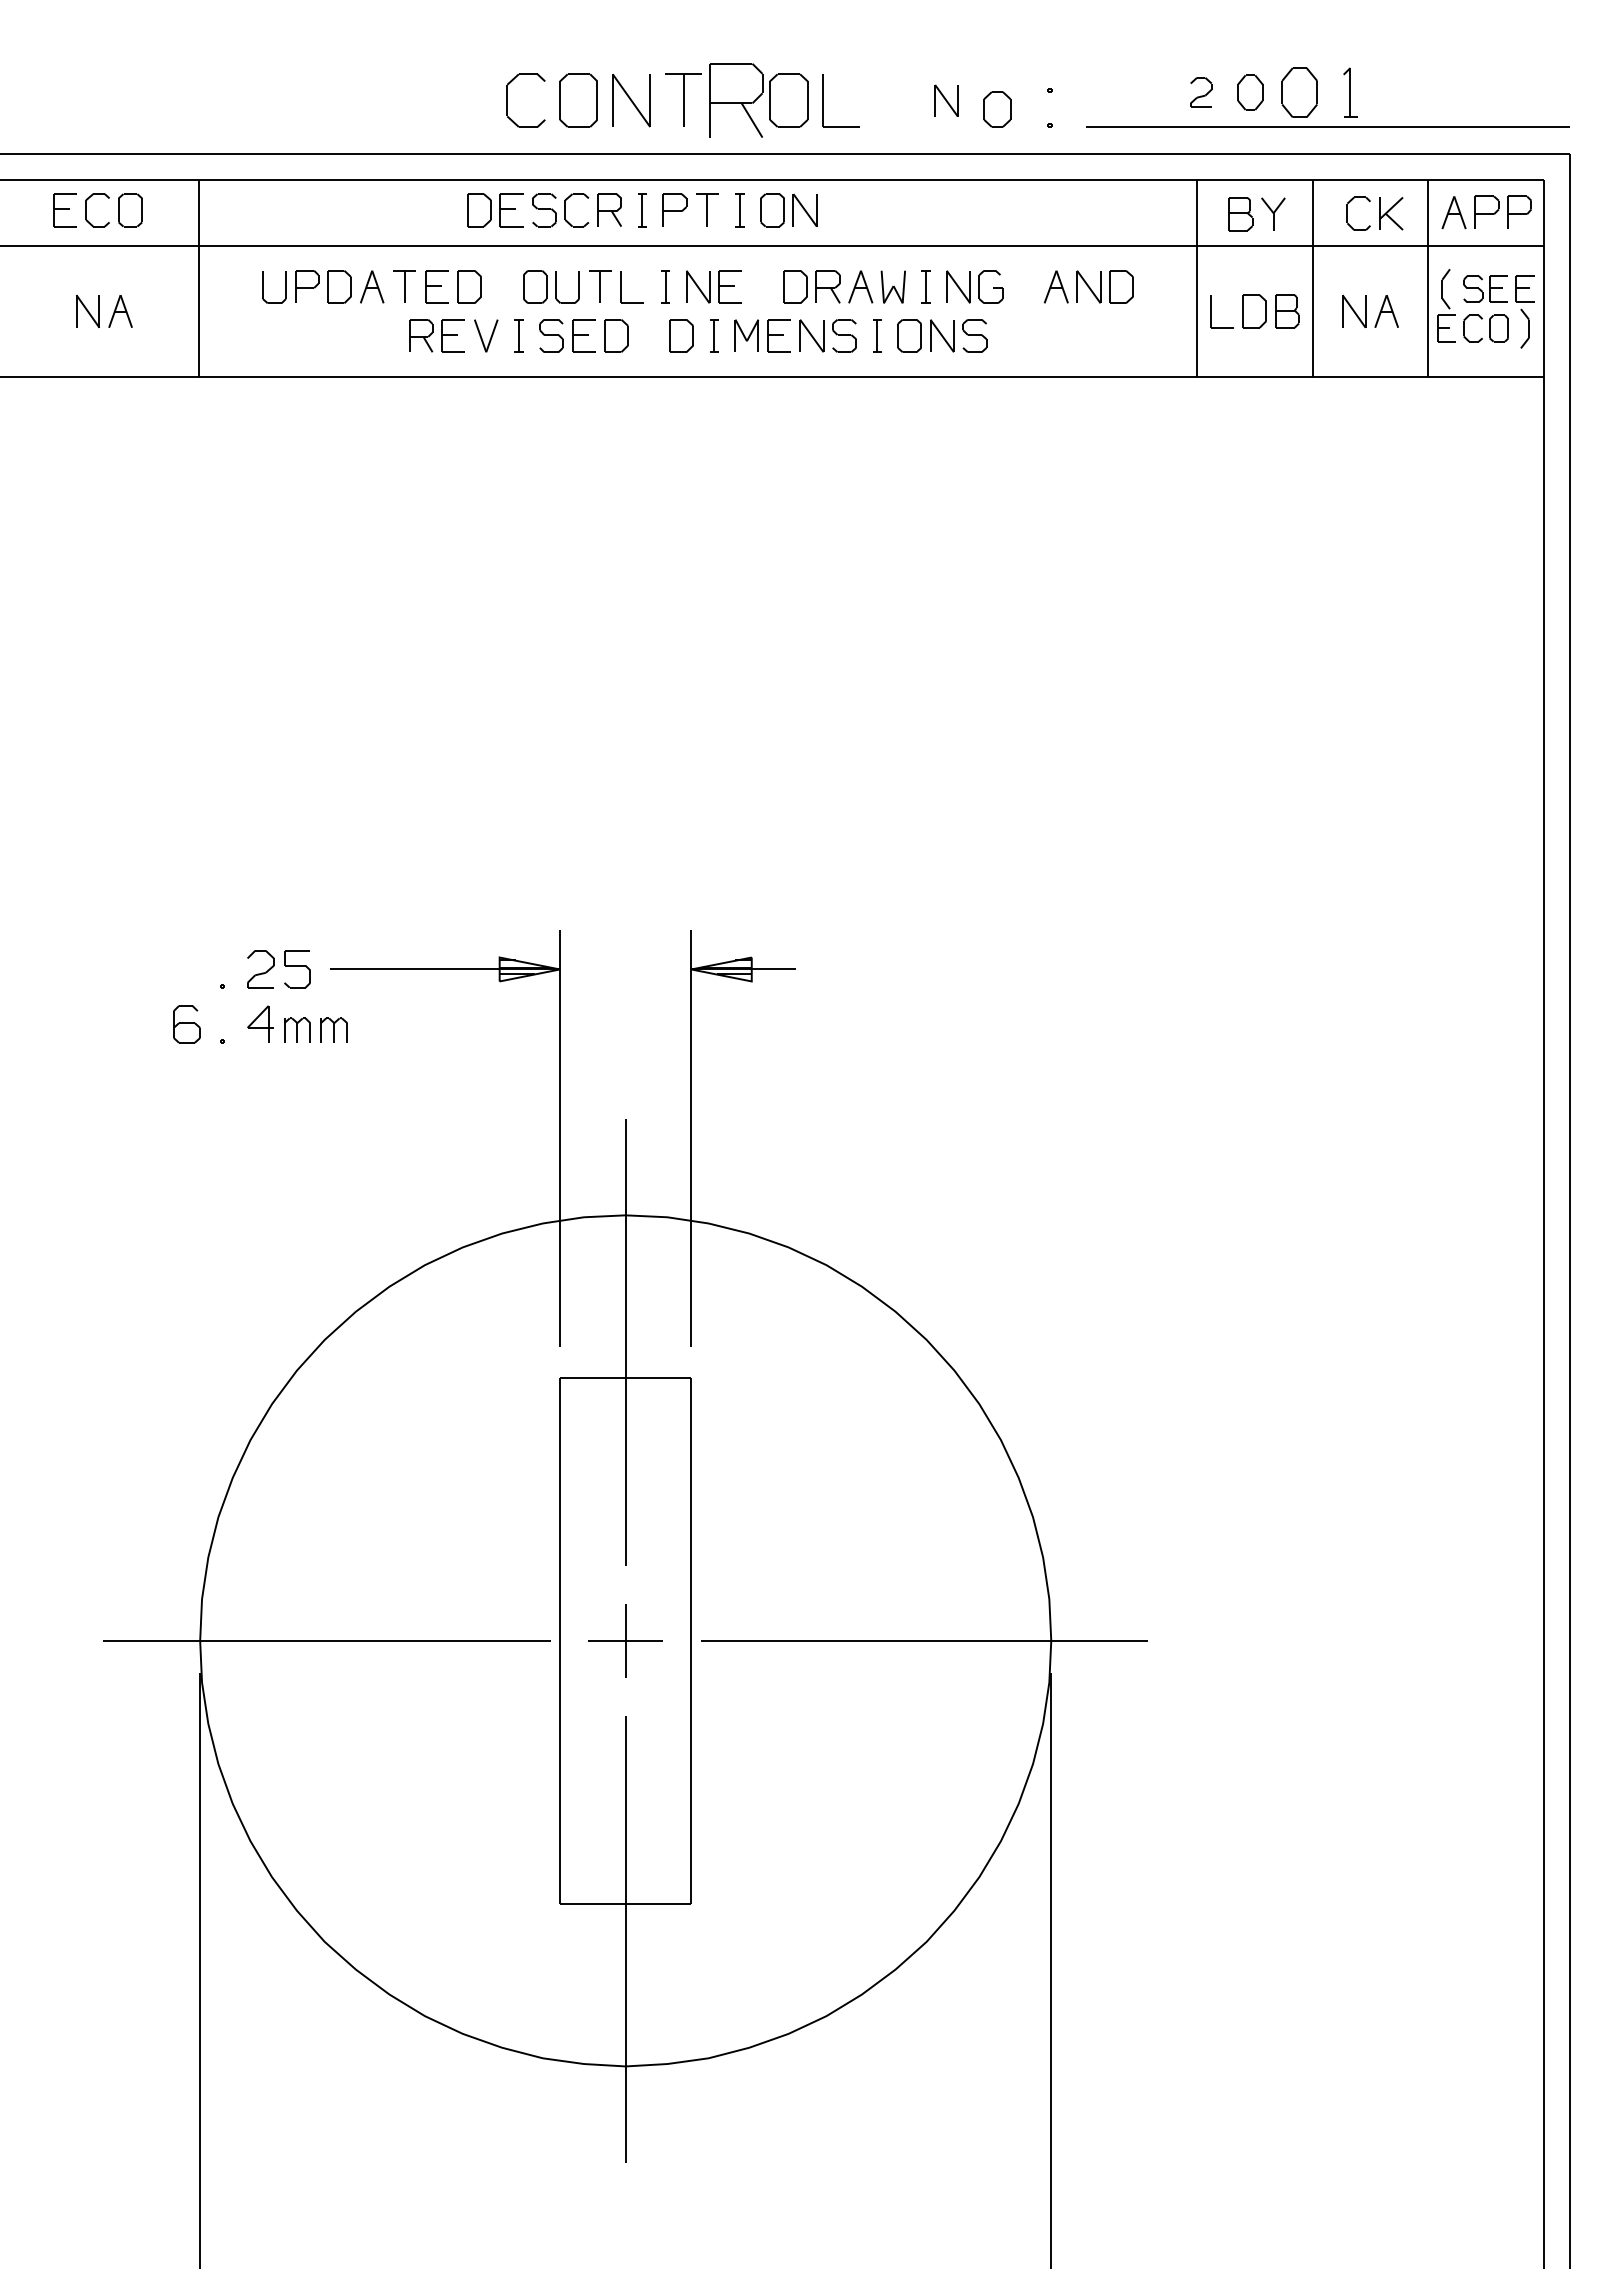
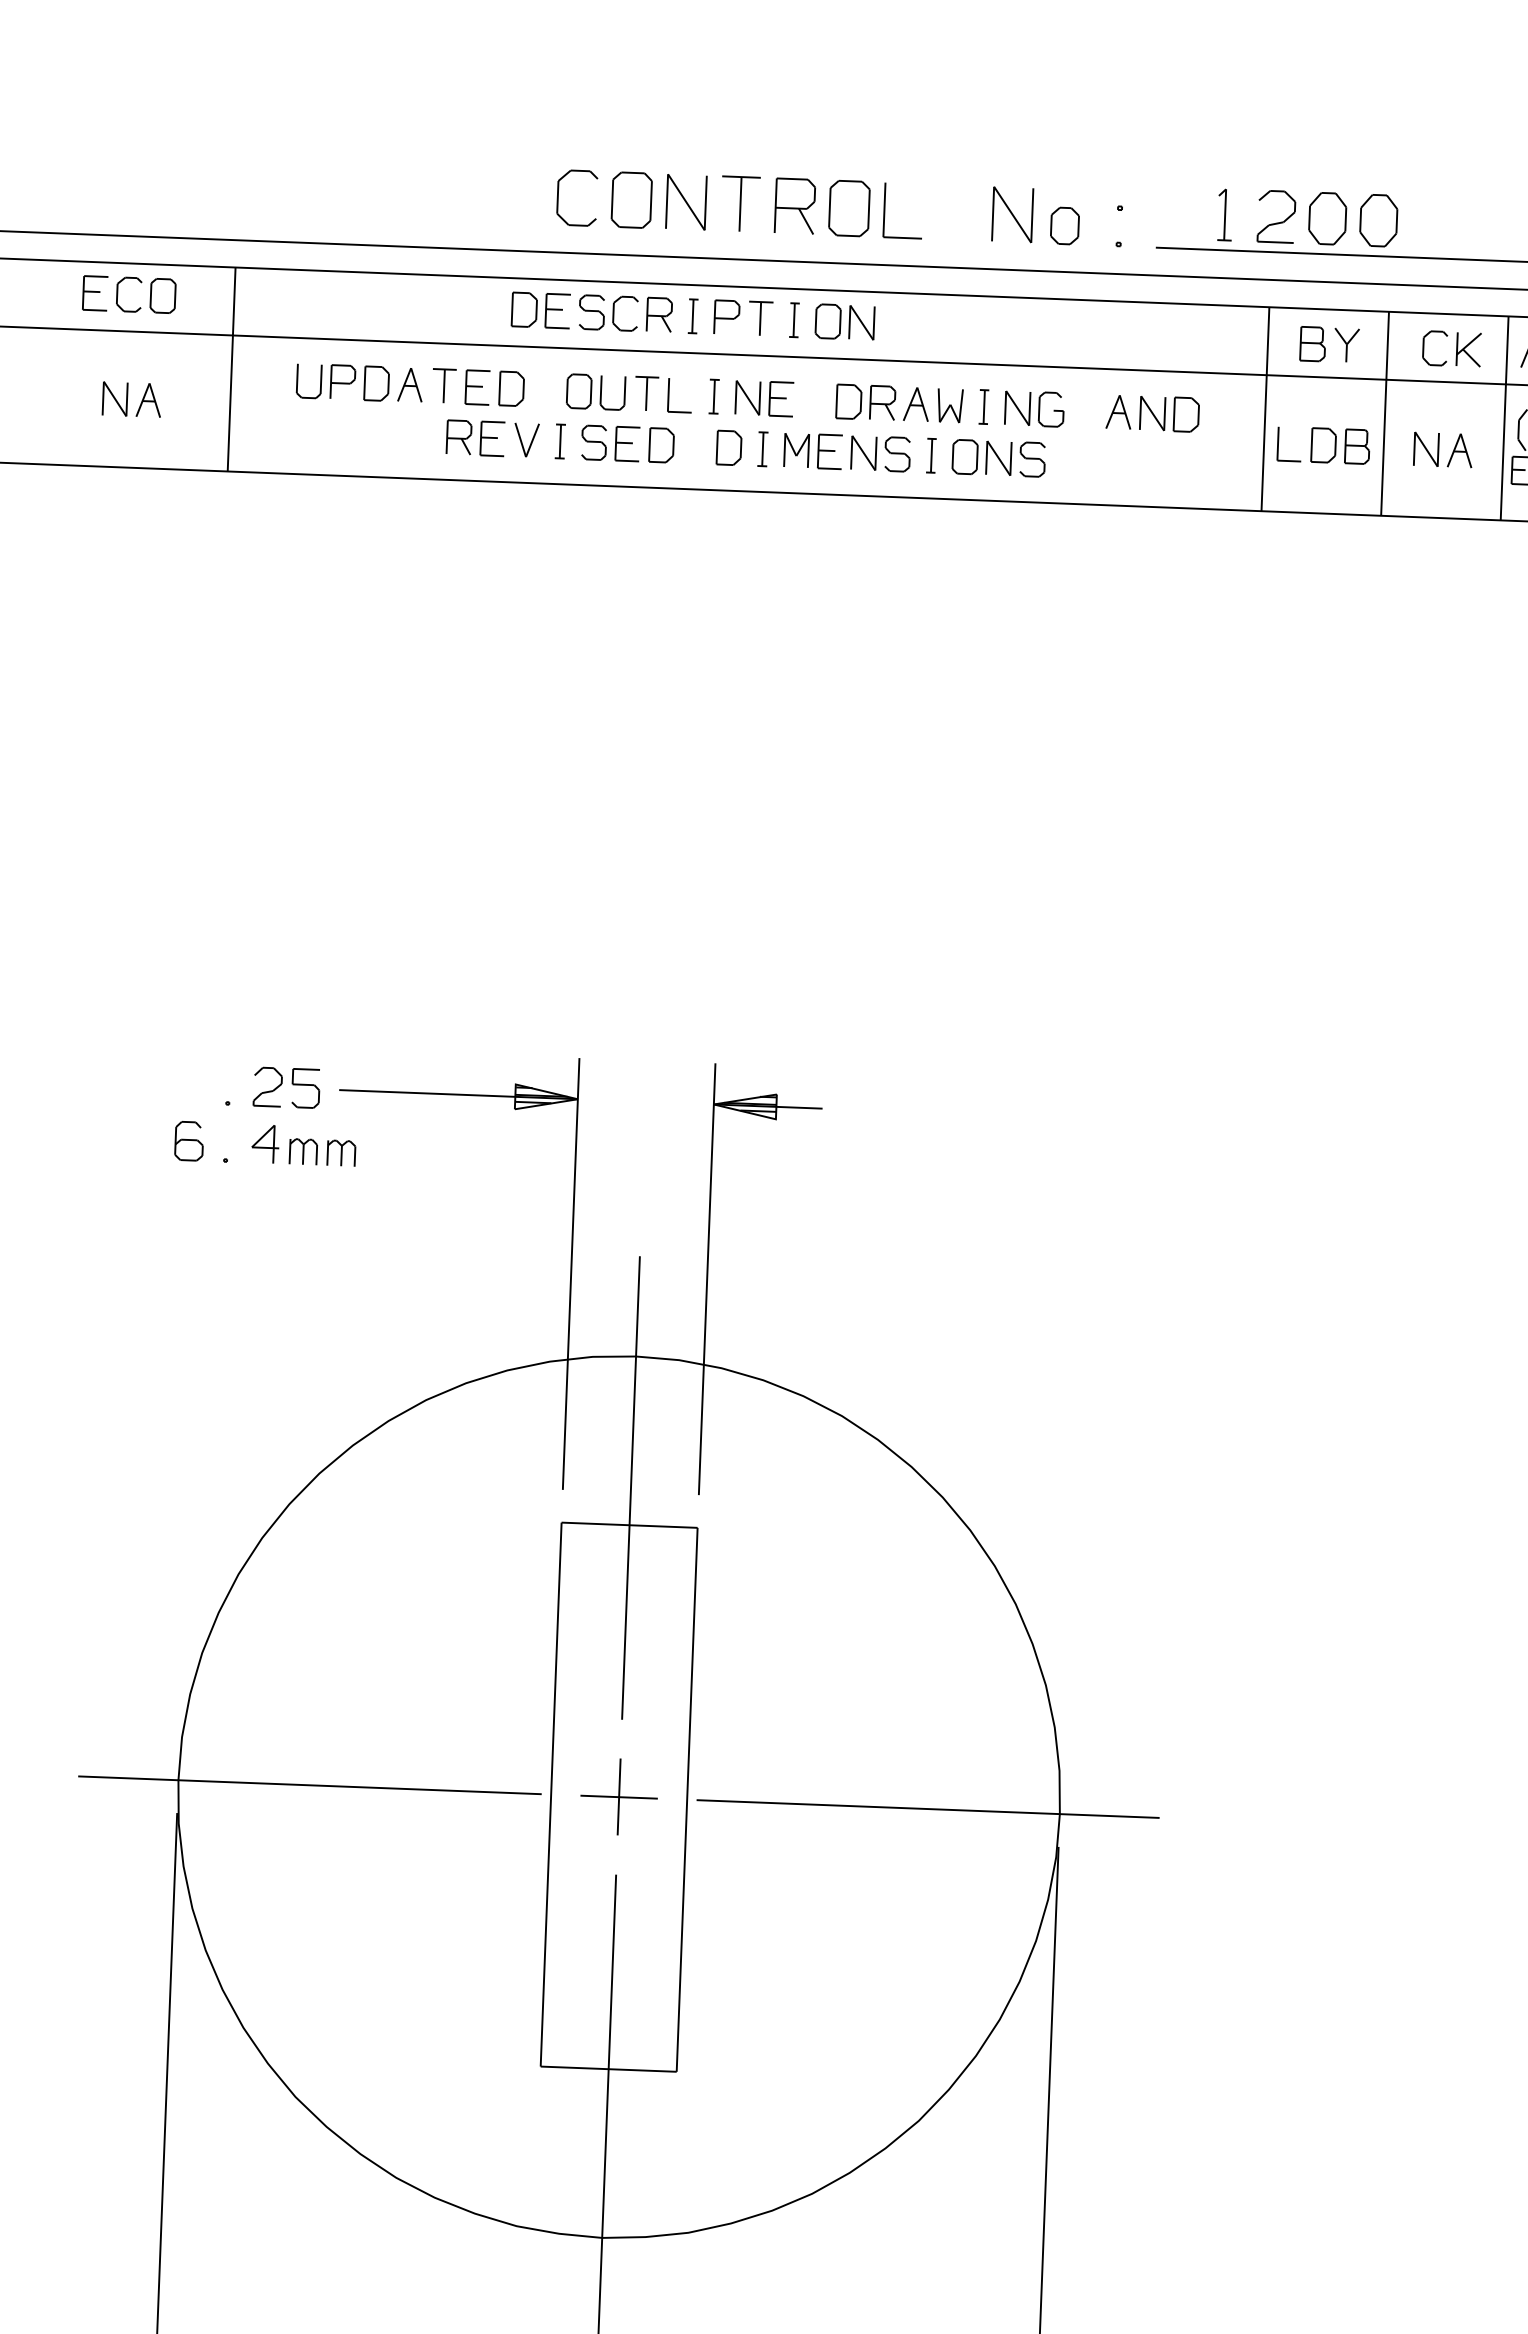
part: (1201, 92) -> (1277, 216), size x1.67
part: (1250, 92) -> (1327, 218), size x1.43
part: (1350, 92) -> (1225, 214), moved
part: (736, 100) -> (795, 206), size x0.71
part: (946, 100) -> (1012, 214), size x1.67

